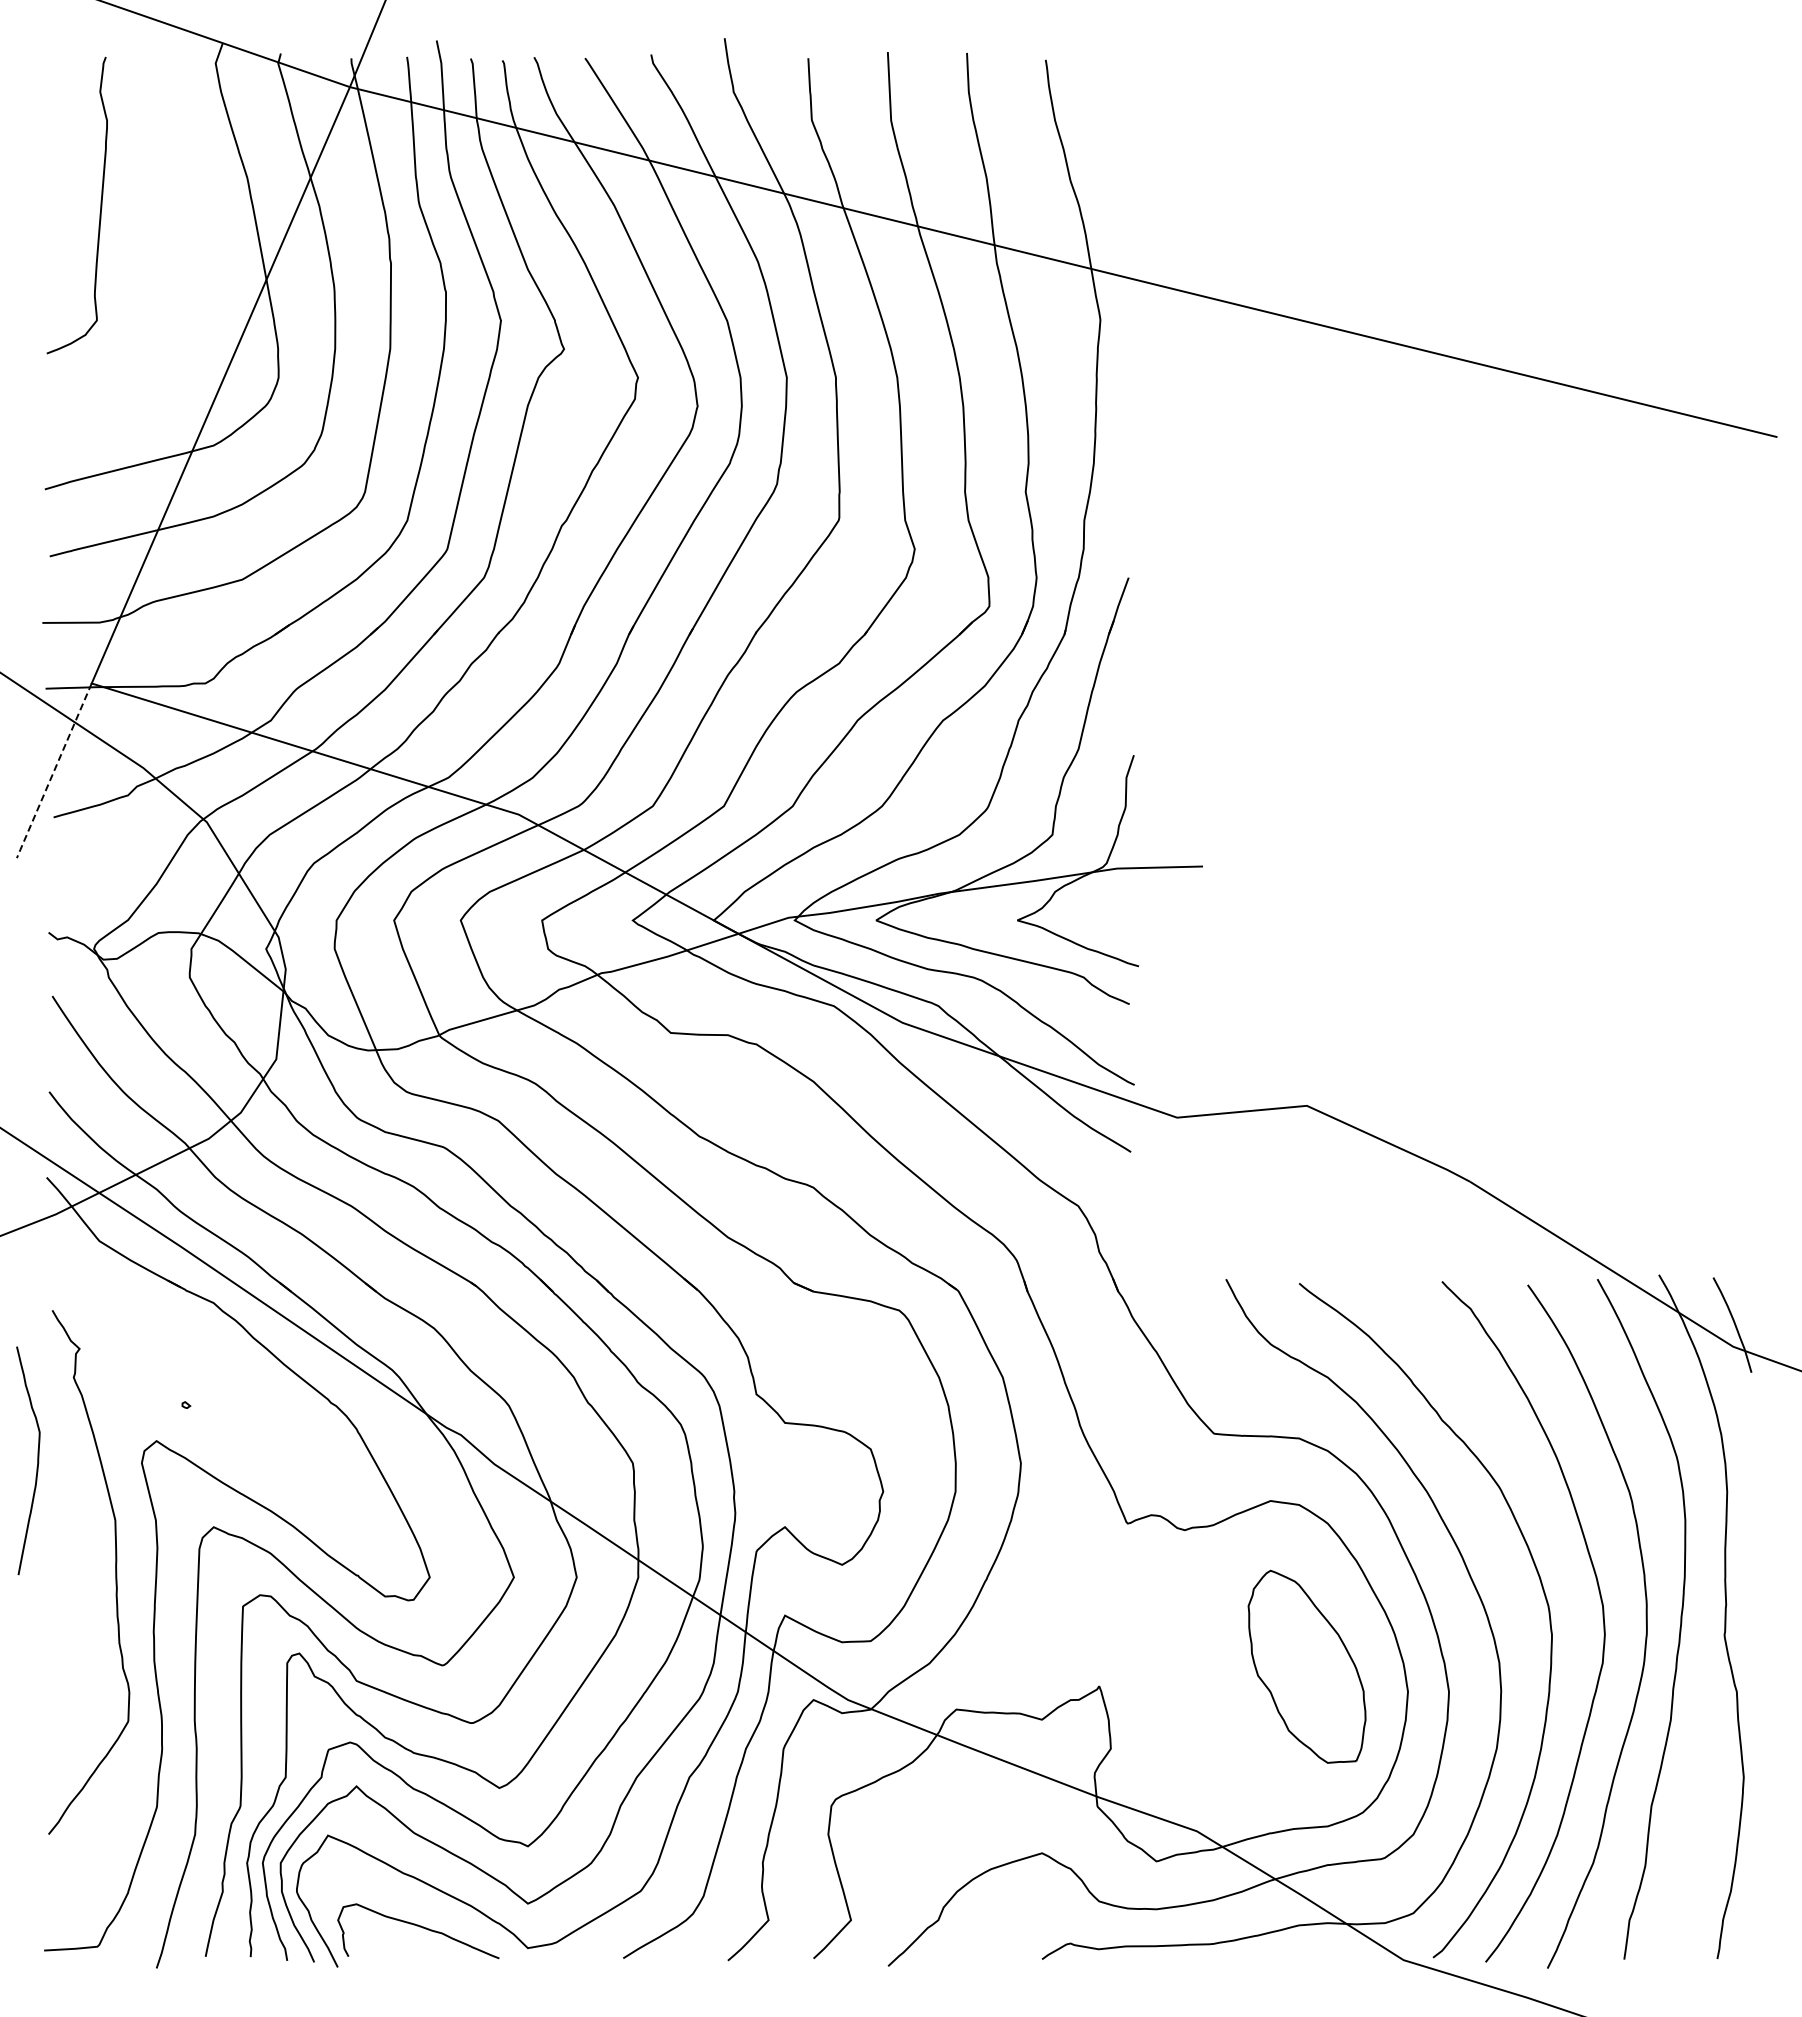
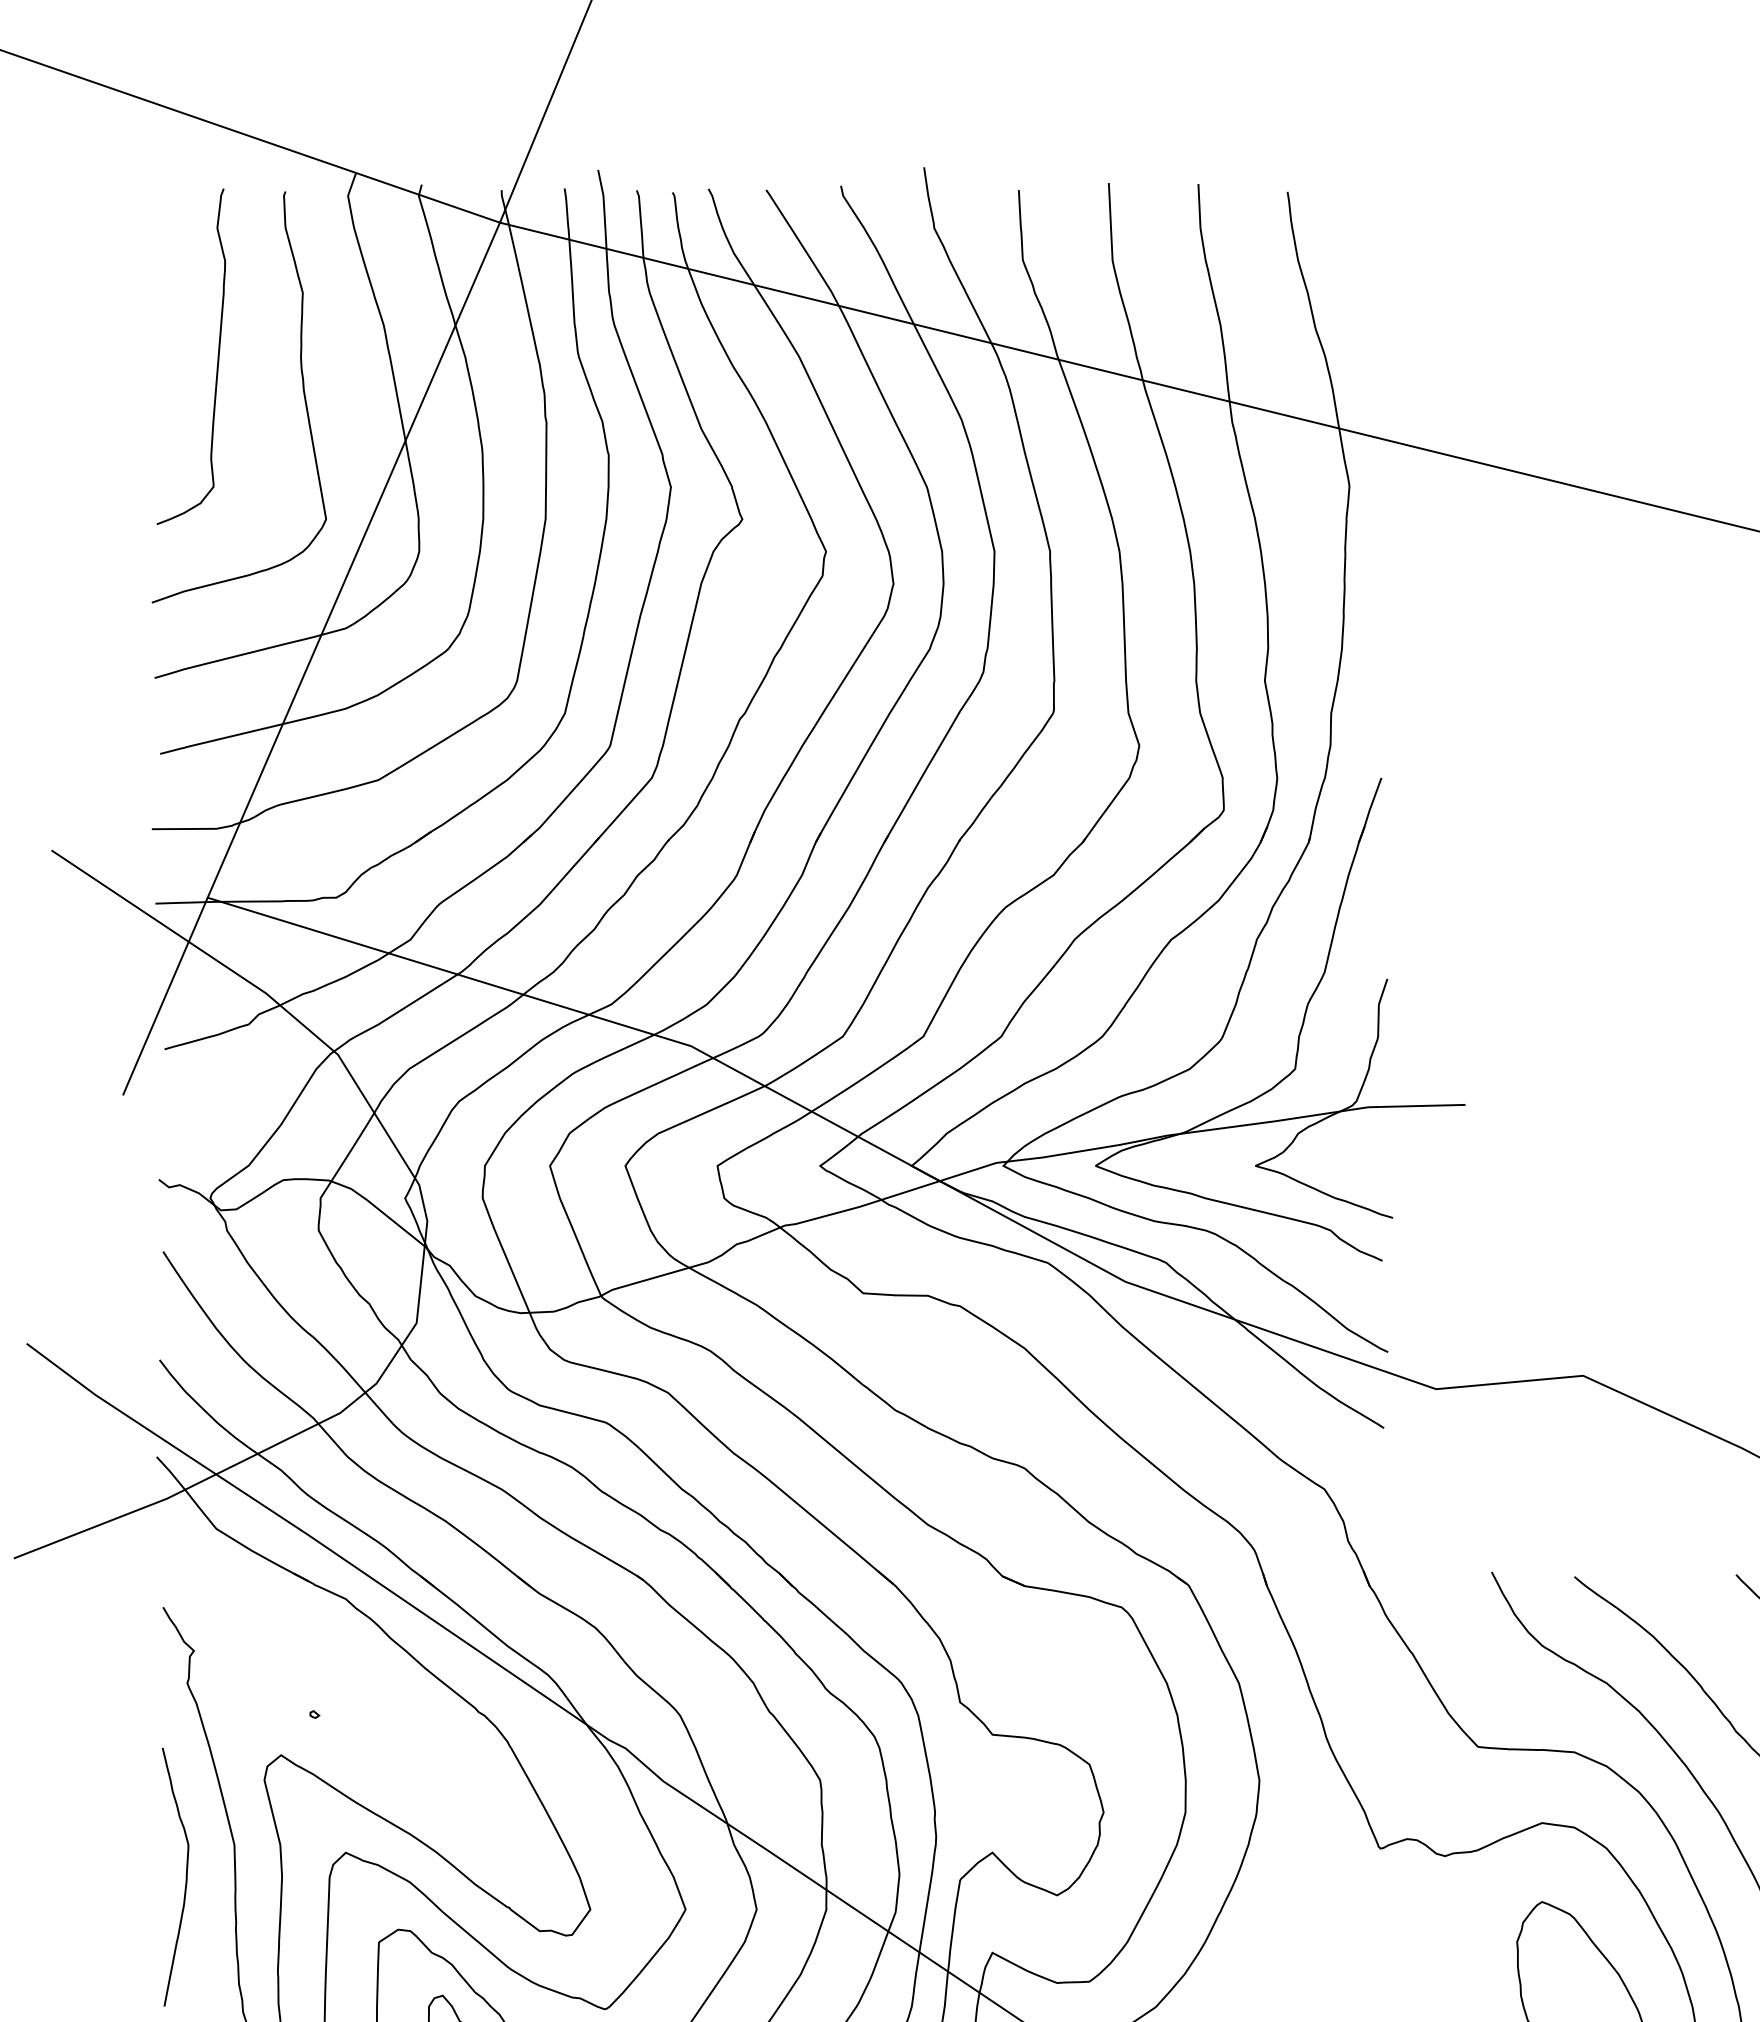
curve: (175, 235) -> (302, 390), added
line: (53, 771) -> (164, 997), dashed -> solid
curve: (37, 1460) -> (185, 1876), moved

